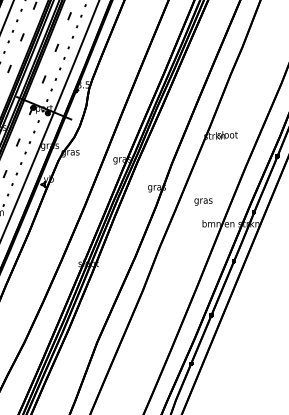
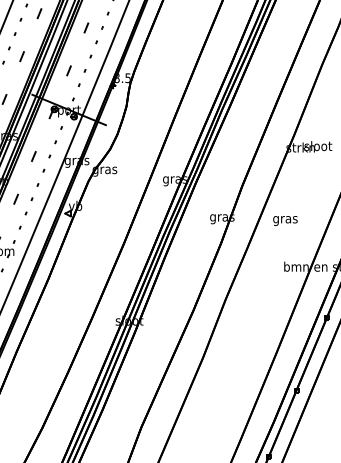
text: (203, 201) -> (285, 220), moved

